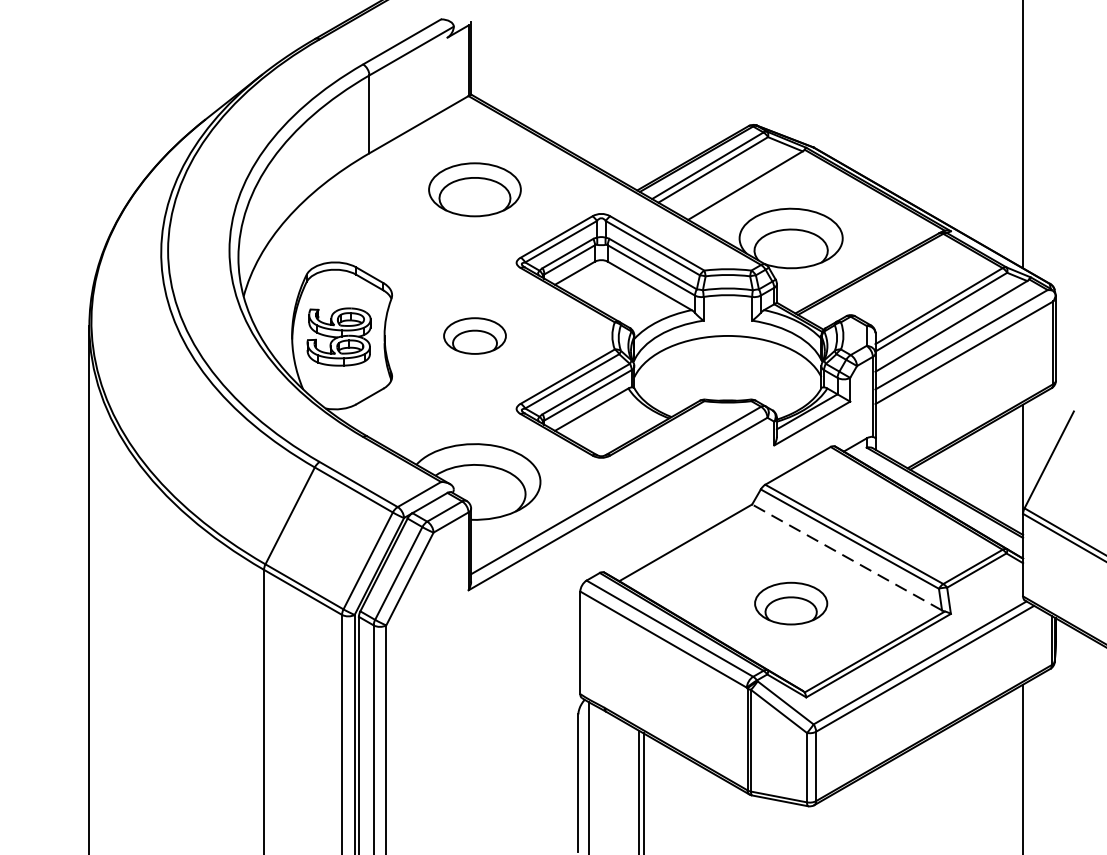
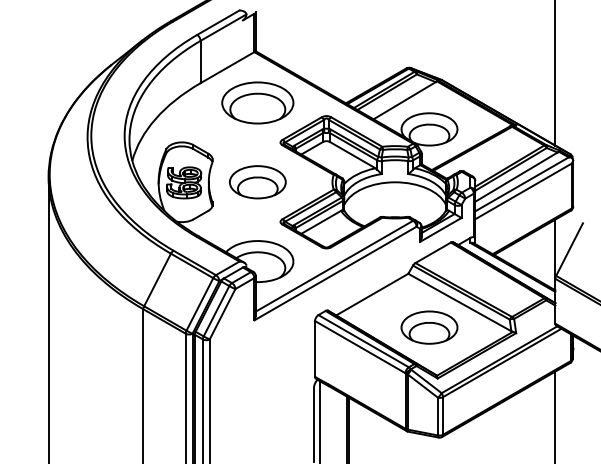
part: (474, 188) -> (257, 102), size x1.43
part: (474, 336) -> (257, 182), size x1.67
line: (846, 557) -> (459, 302), dashed -> solid
part: (791, 603) -> (429, 327), size x1.43

